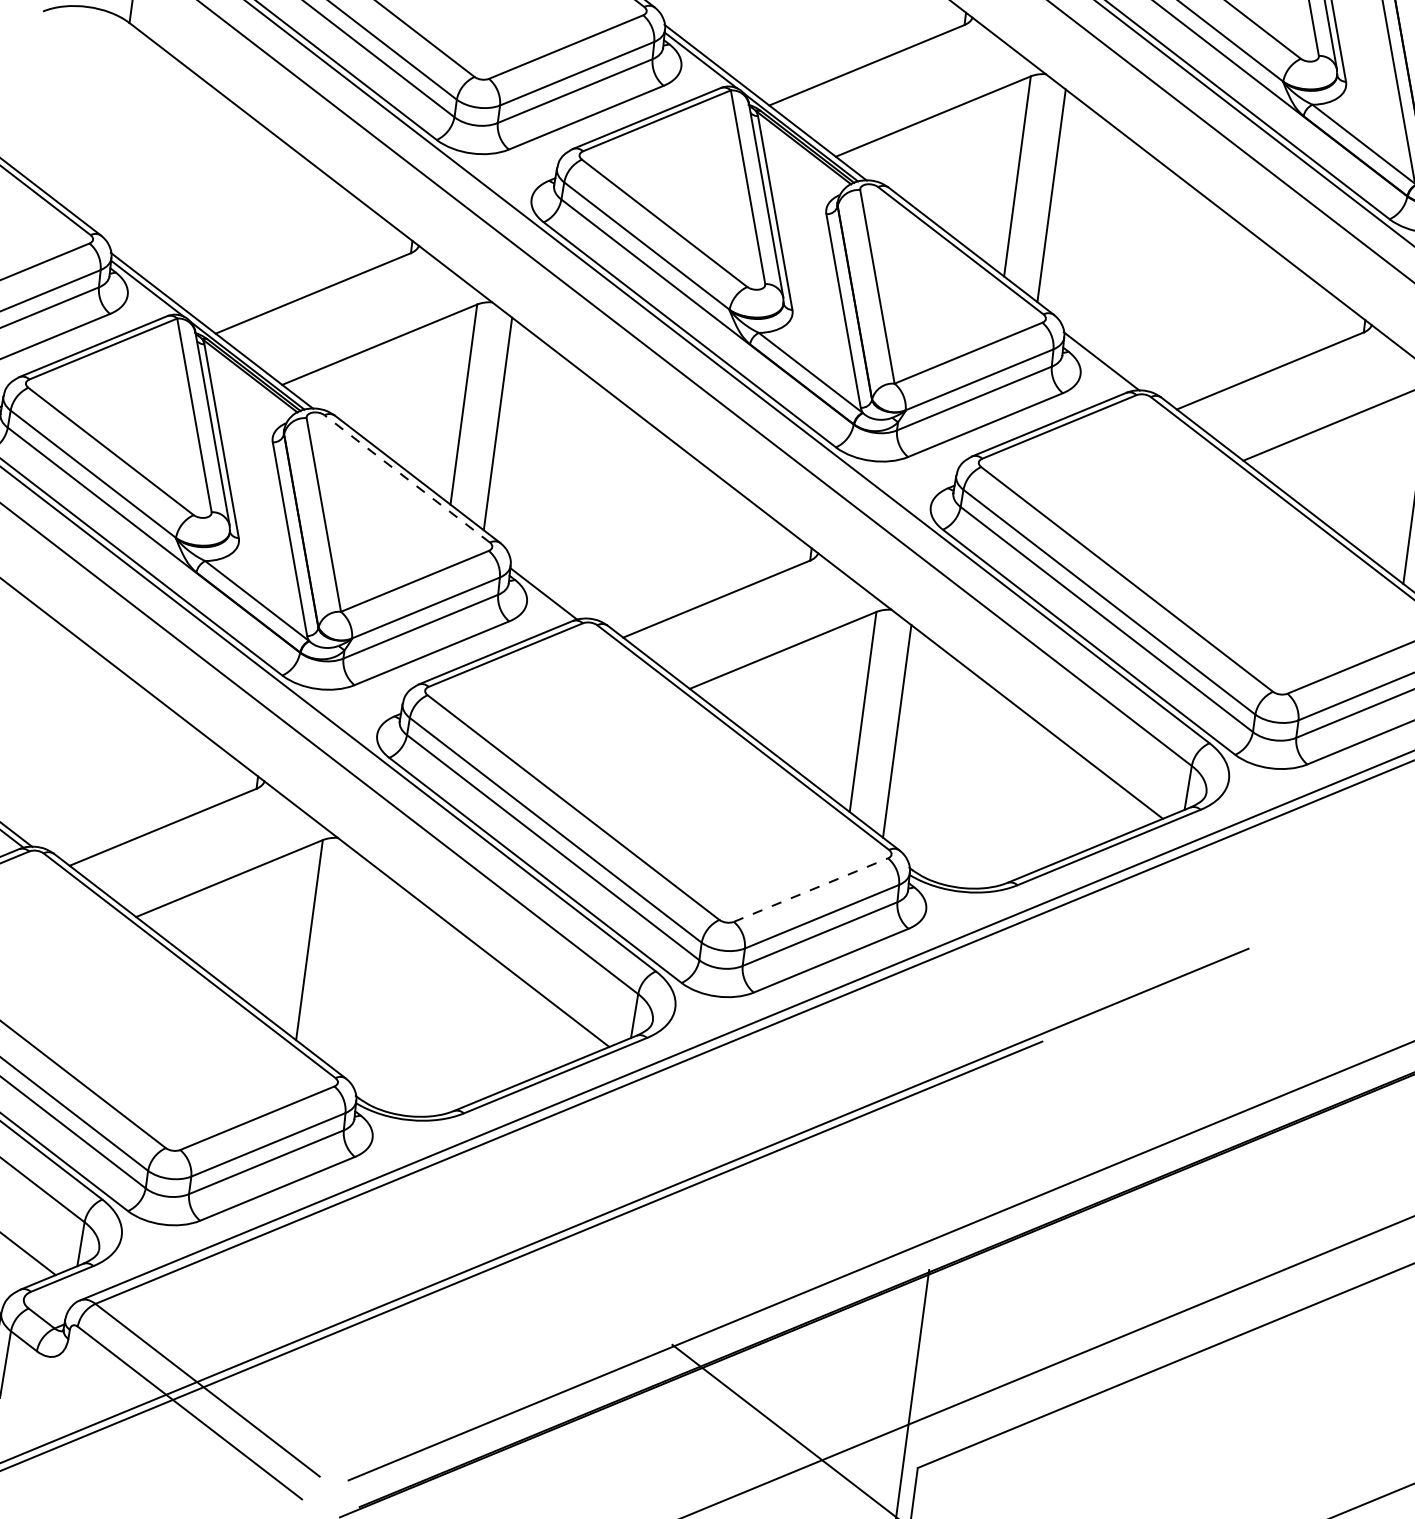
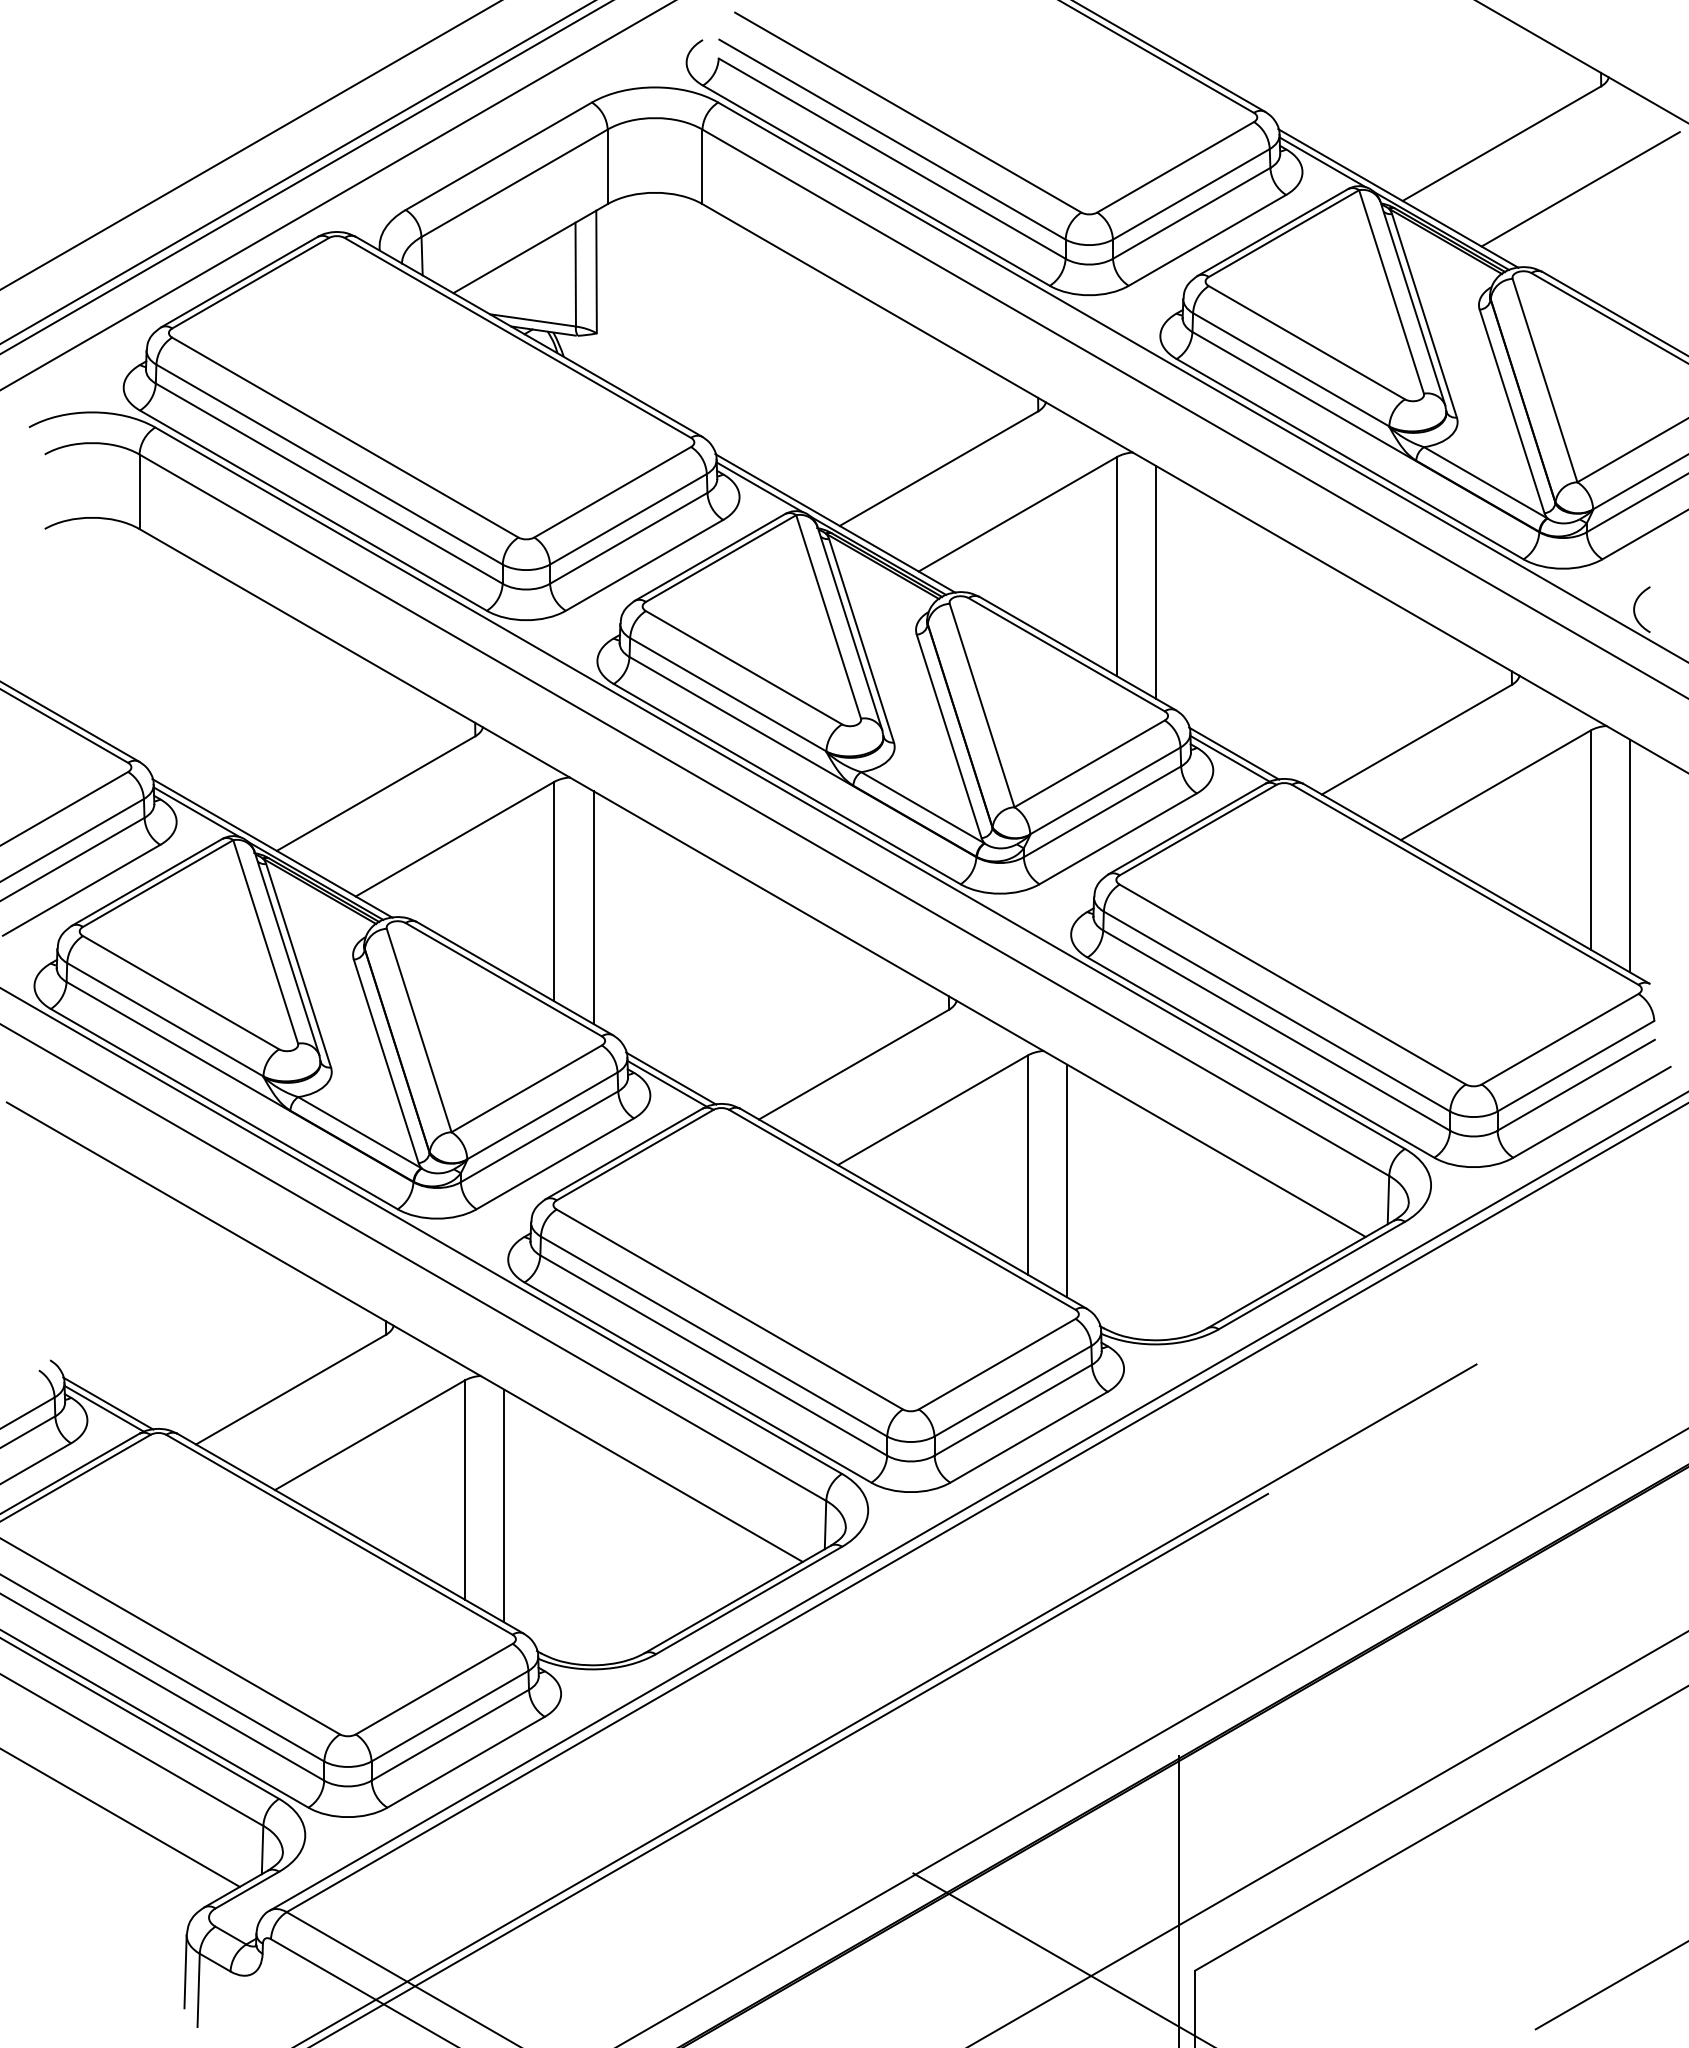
line: (1096, 365) -> (1229, 758), added
line: (407, 478) -> (503, 979), dashed -> solid
line: (548, 589) -> (671, 1078), added
line: (811, 890) -> (997, 1364), dashed -> solid
line: (343, 959) -> (504, 1505), added

